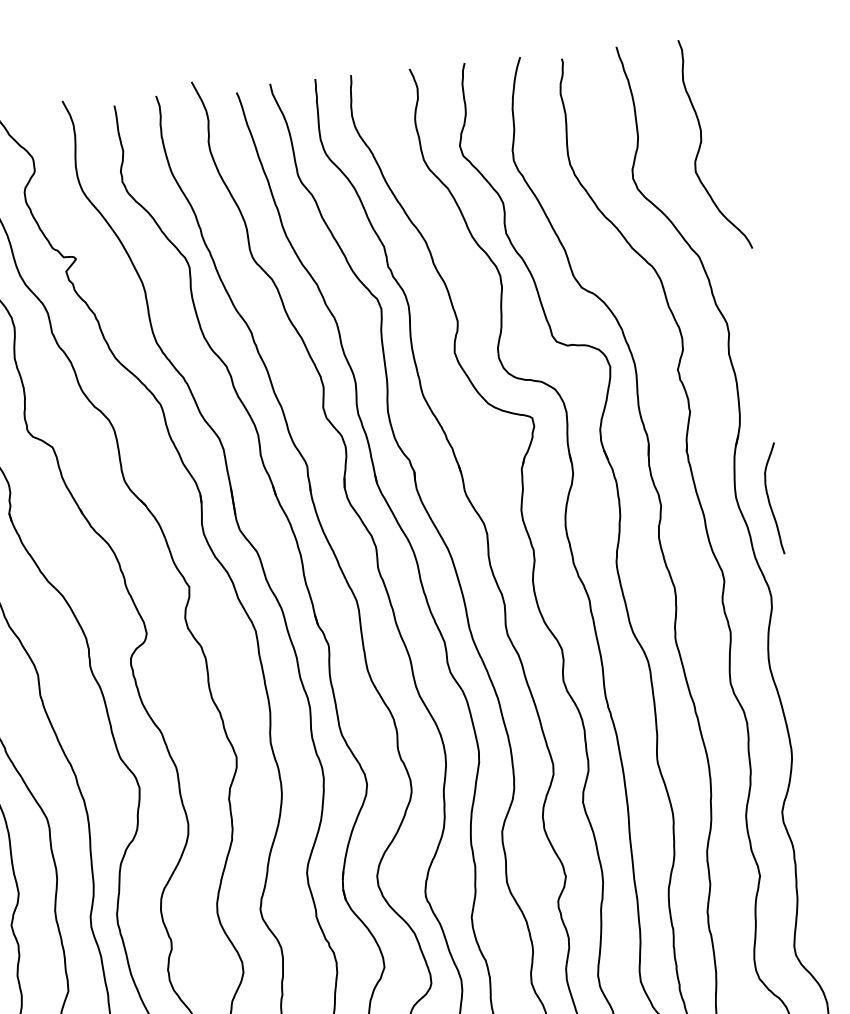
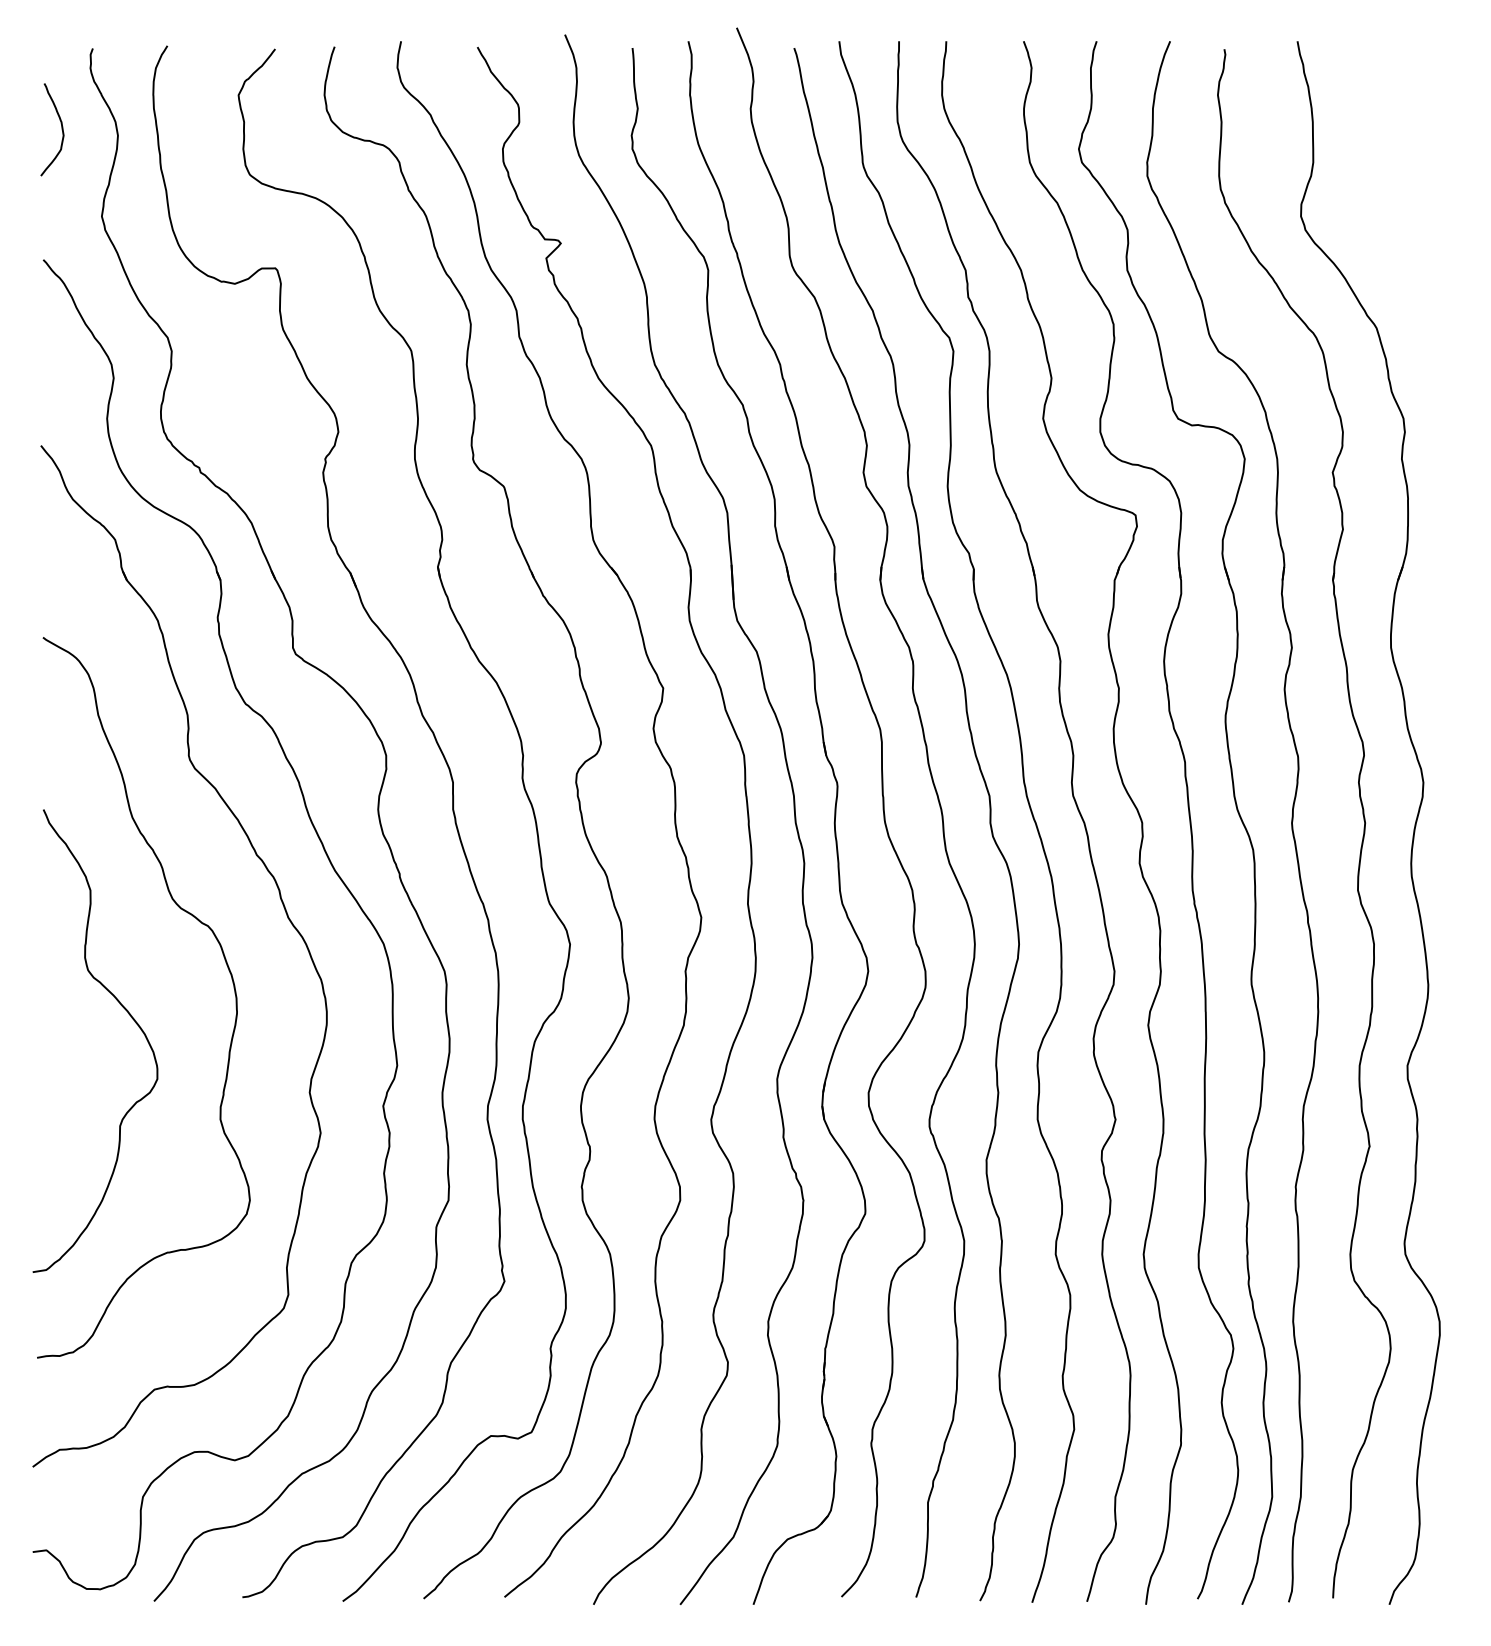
curve: (702, 141) -> (1396, 177), removed
curve: (769, 499) -> (1434, 654), removed

